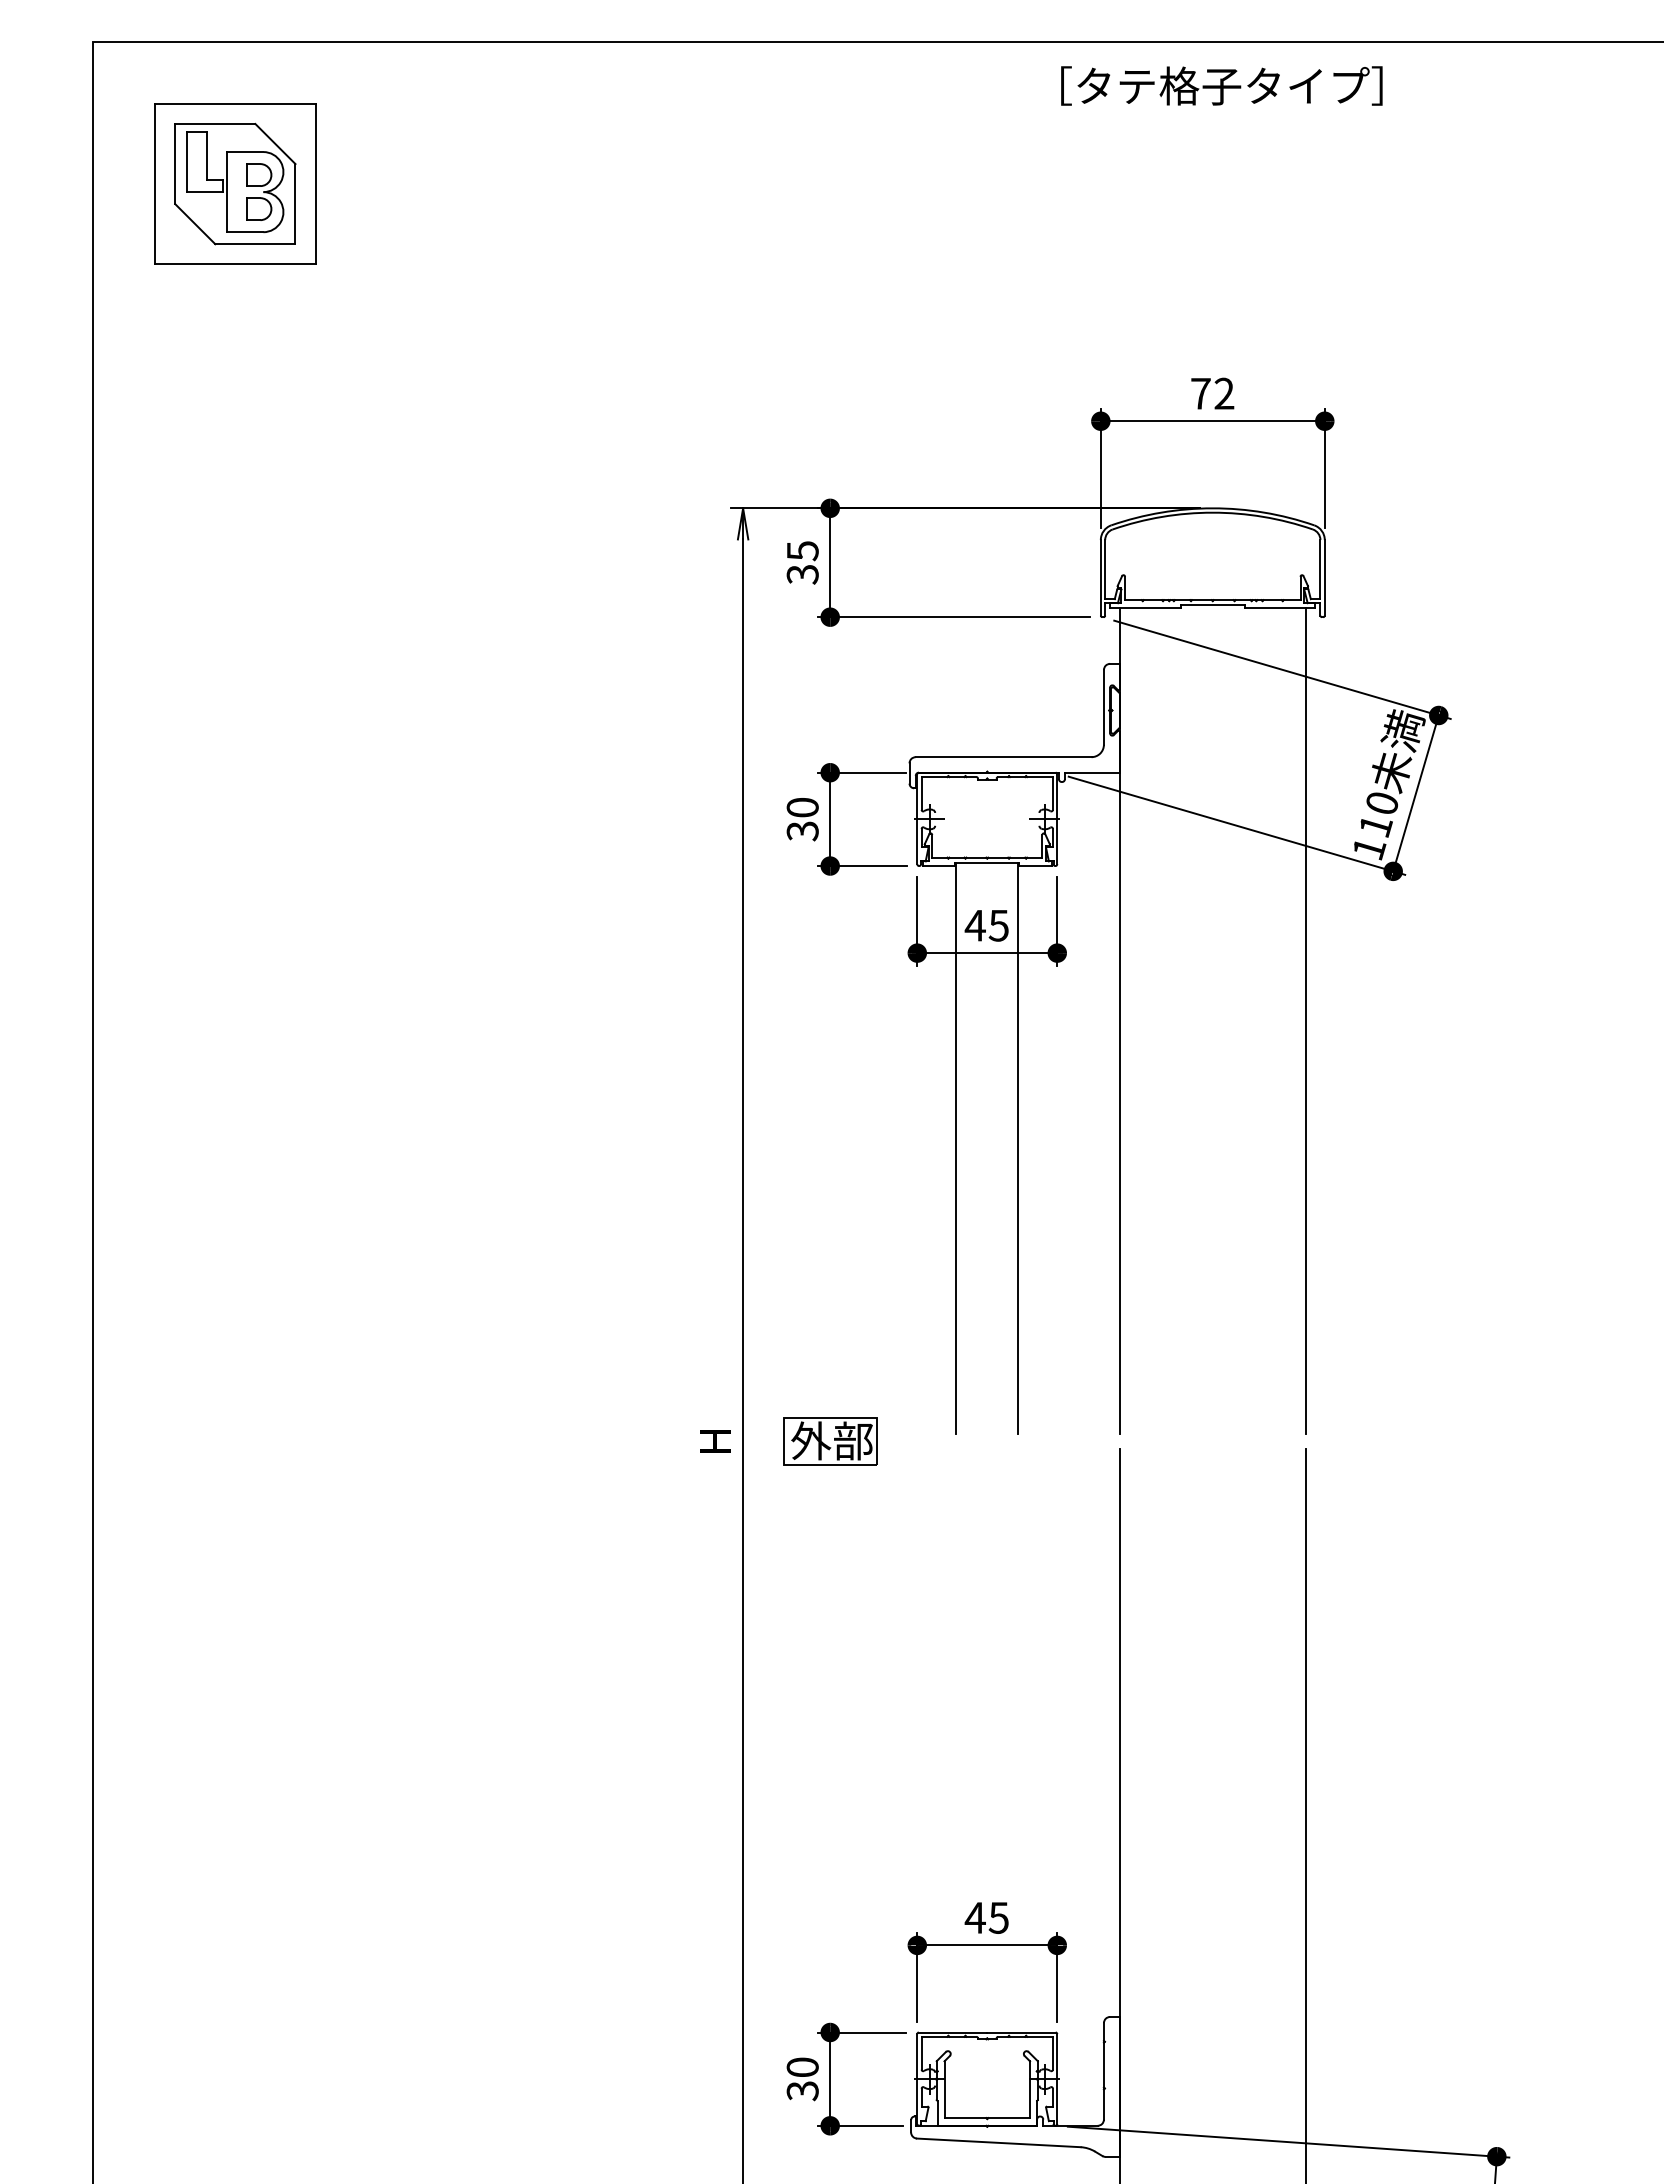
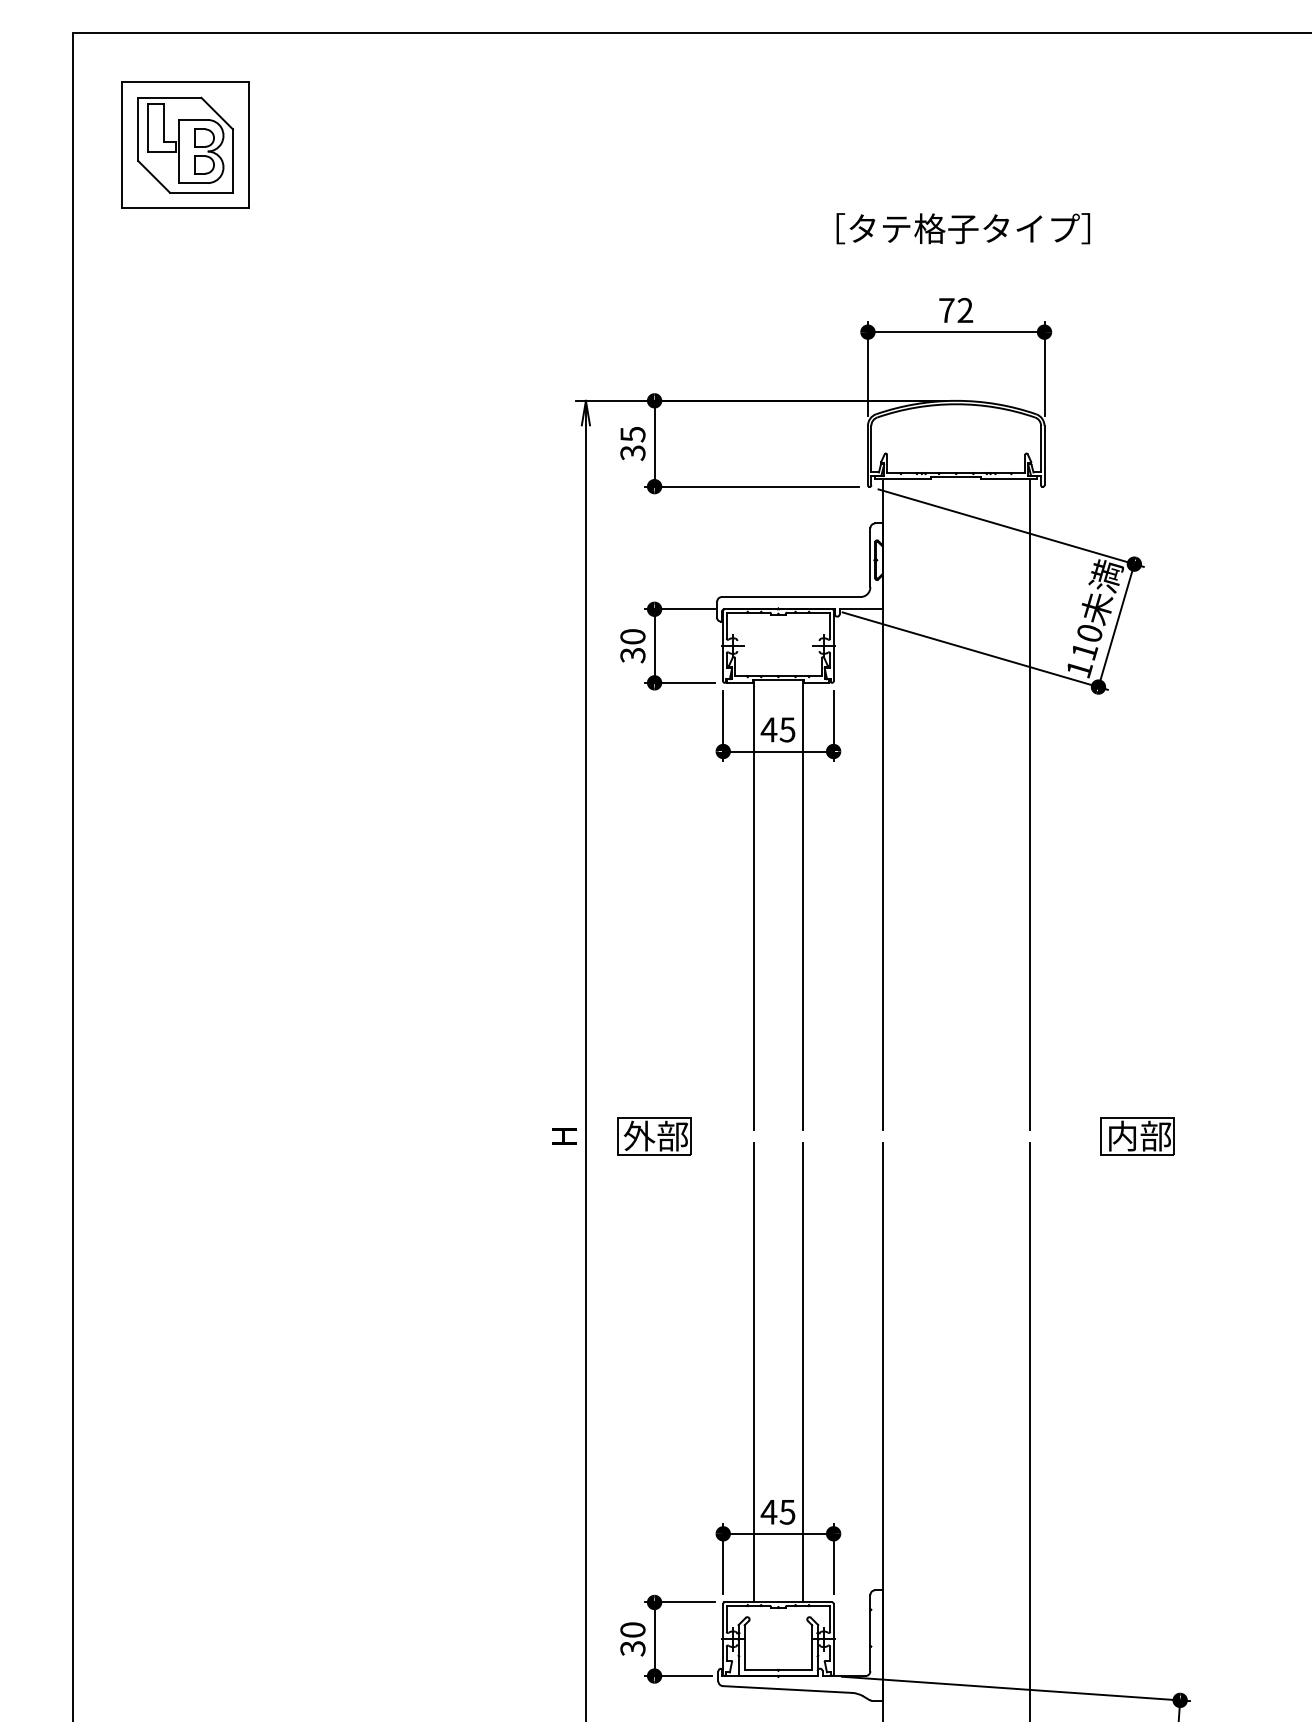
text: (1221, 85) -> (963, 228), moved
part: (1442, 1441) -> (1137, 1136), added
line: (956, 1740) -> (754, 1372), added
line: (1018, 1740) -> (803, 1372), added

